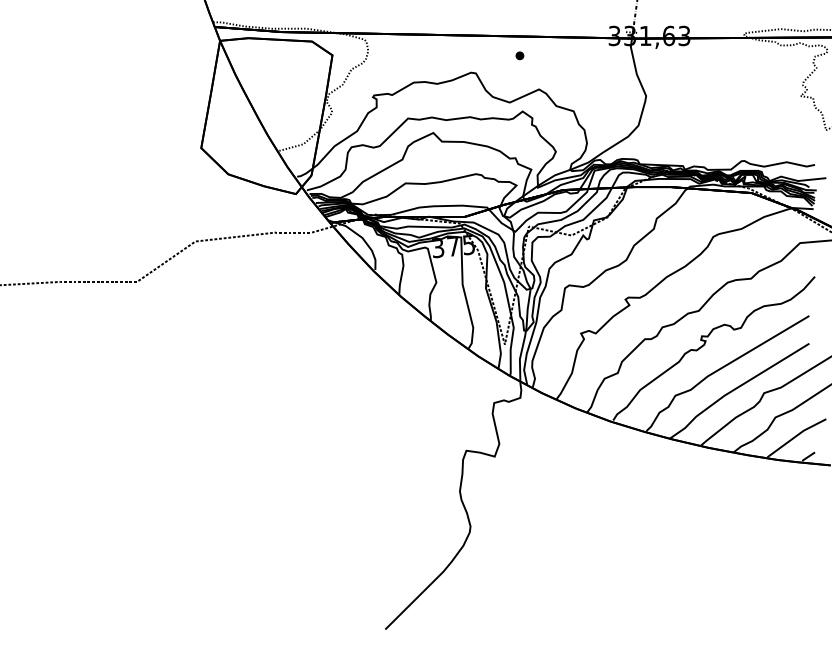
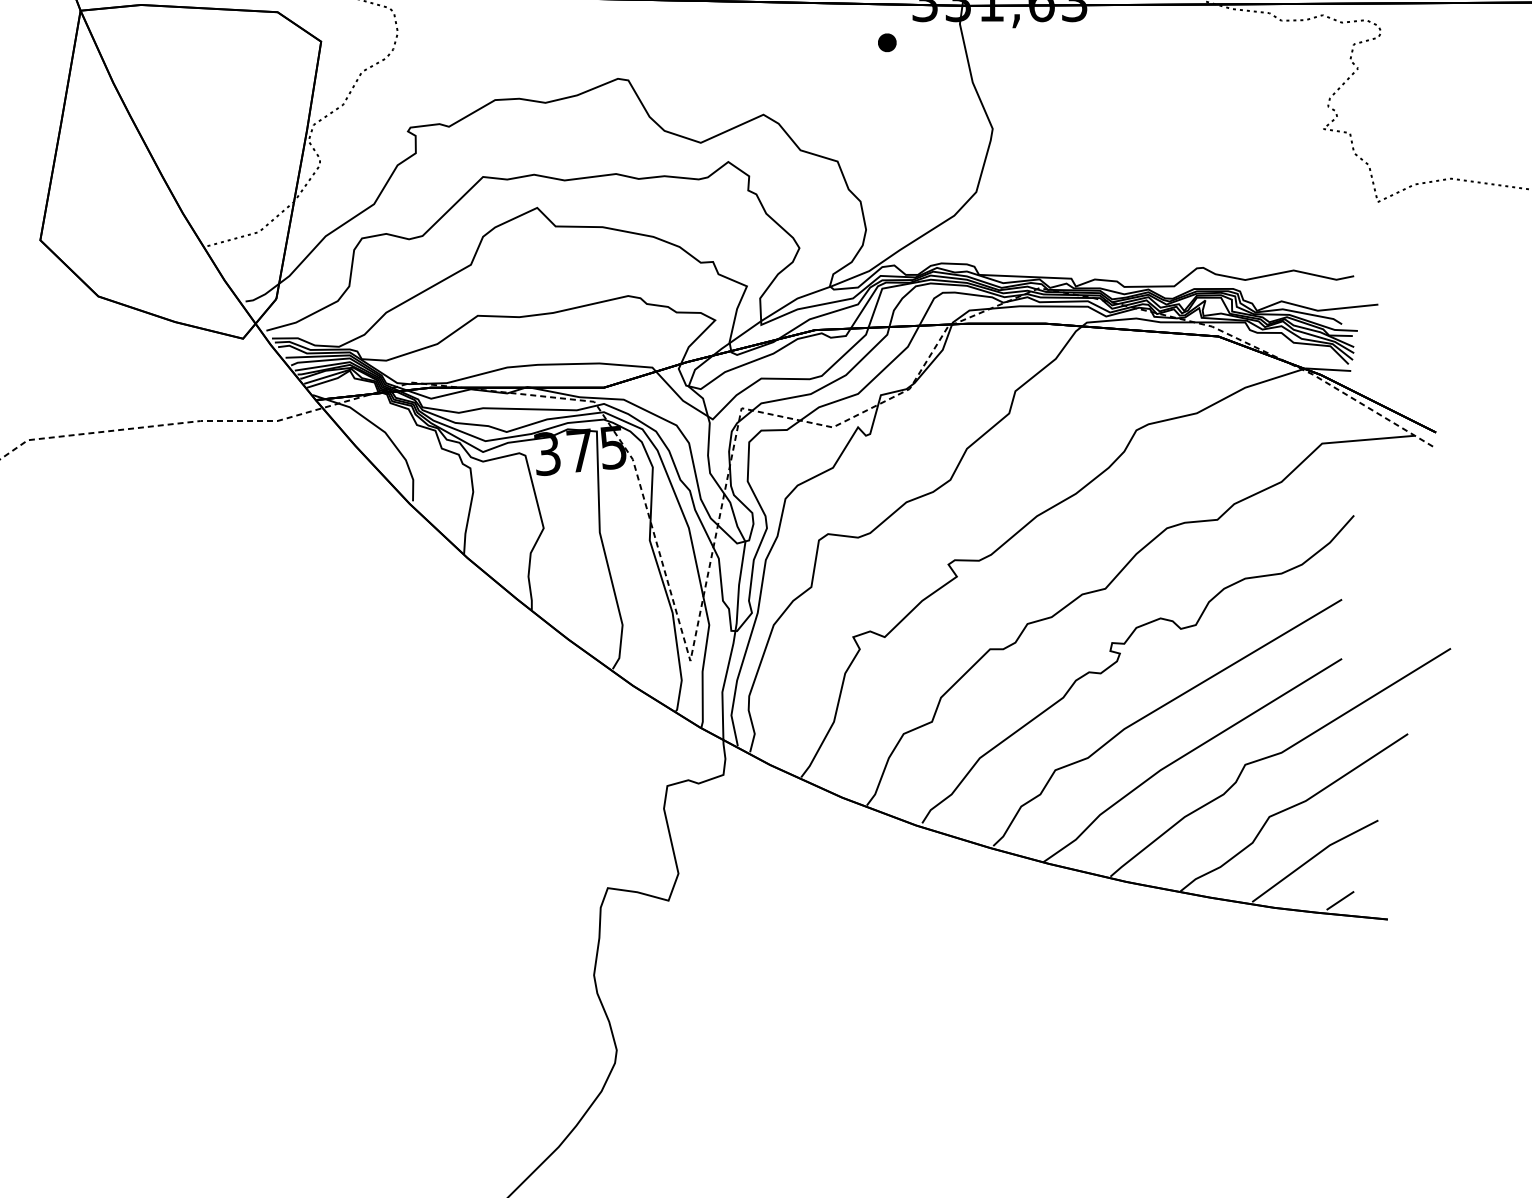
part: (519, 55) -> (886, 42), moved

